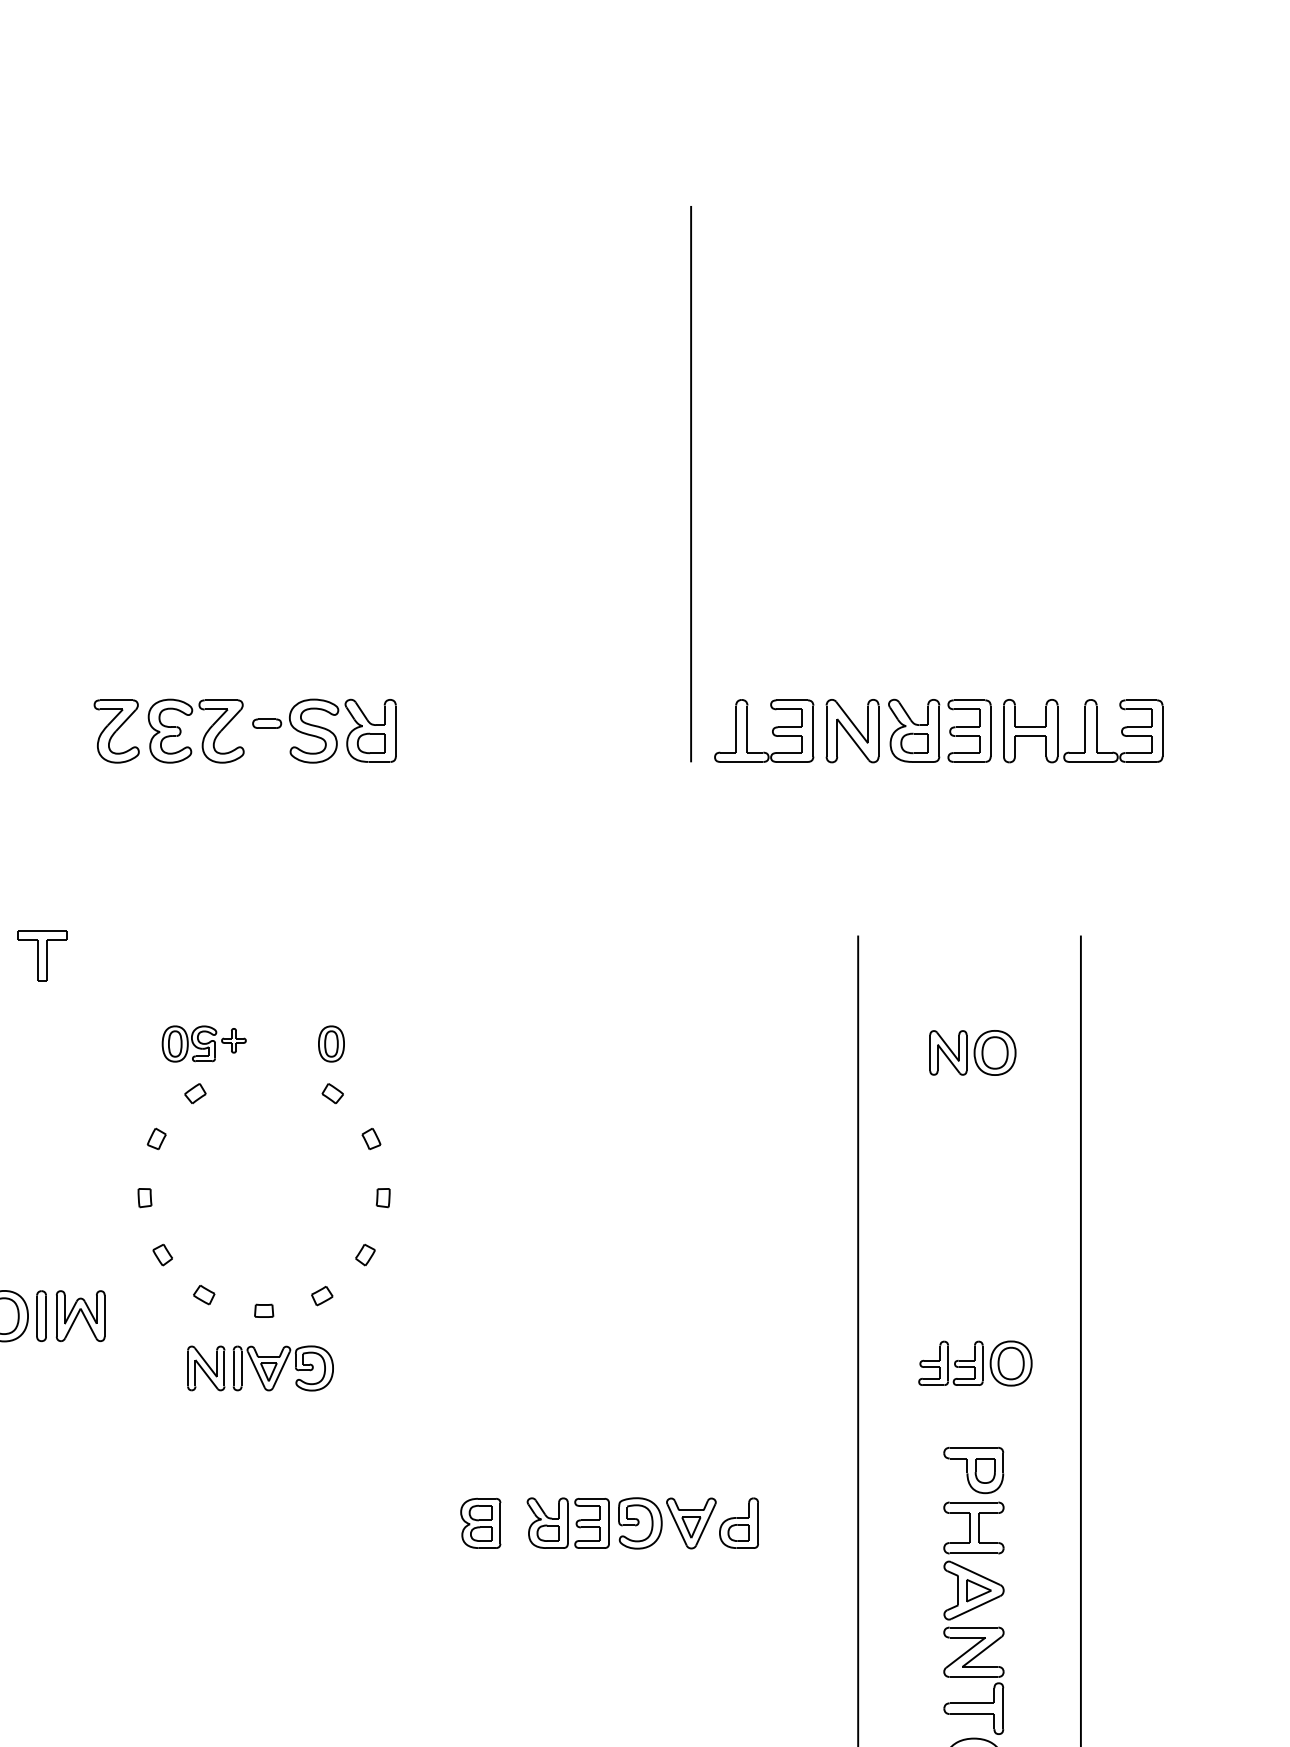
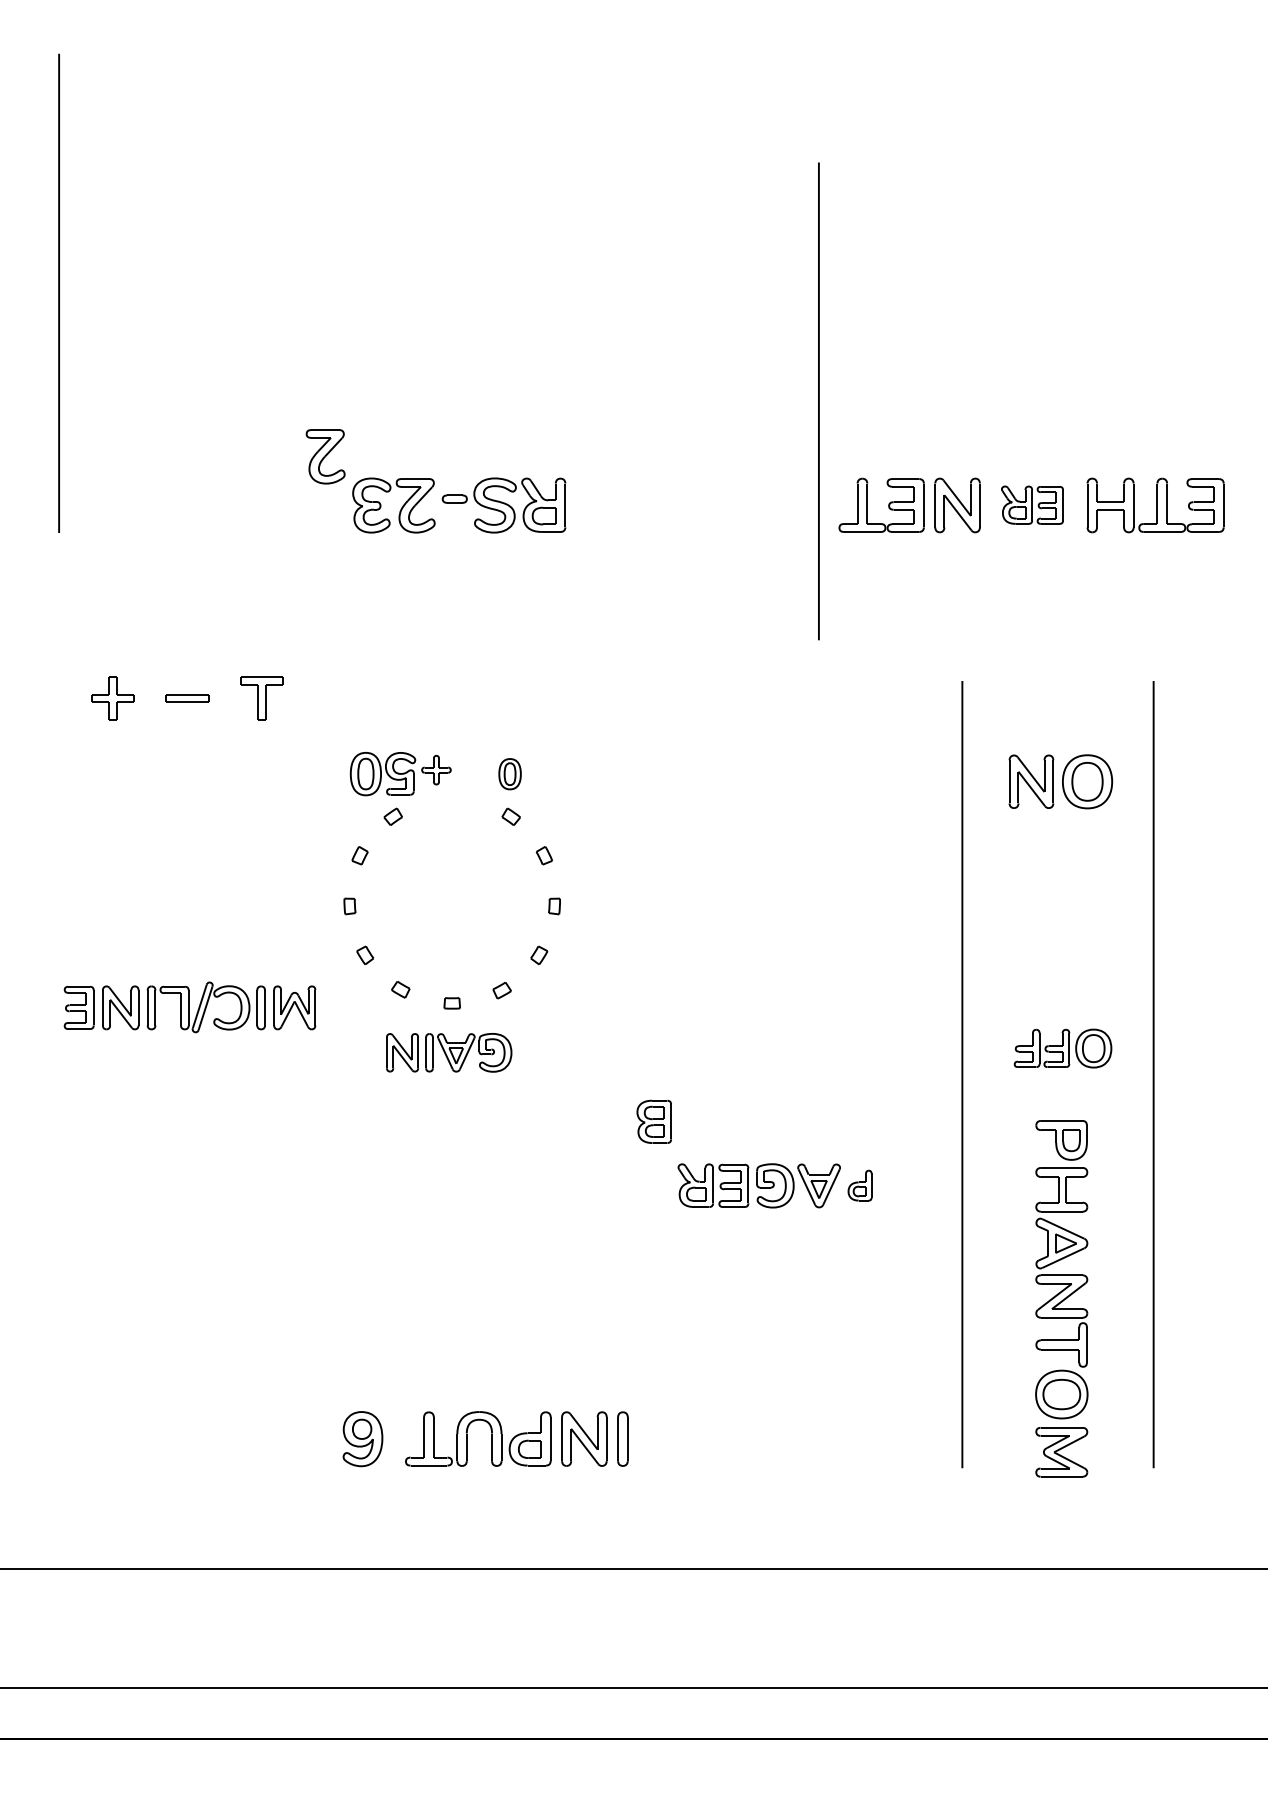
line: (690, 484) -> (818, 401), moved
part: (939, 729) -> (1032, 504), size x0.7
part: (116, 731) -> (325, 456), moved
part: (203, 1044) -> (400, 774), size x1.4
part: (972, 1052) -> (1060, 781), size x1.4
part: (479, 1522) -> (653, 1121), moved
part: (738, 1522) -> (859, 1185), size x0.7

